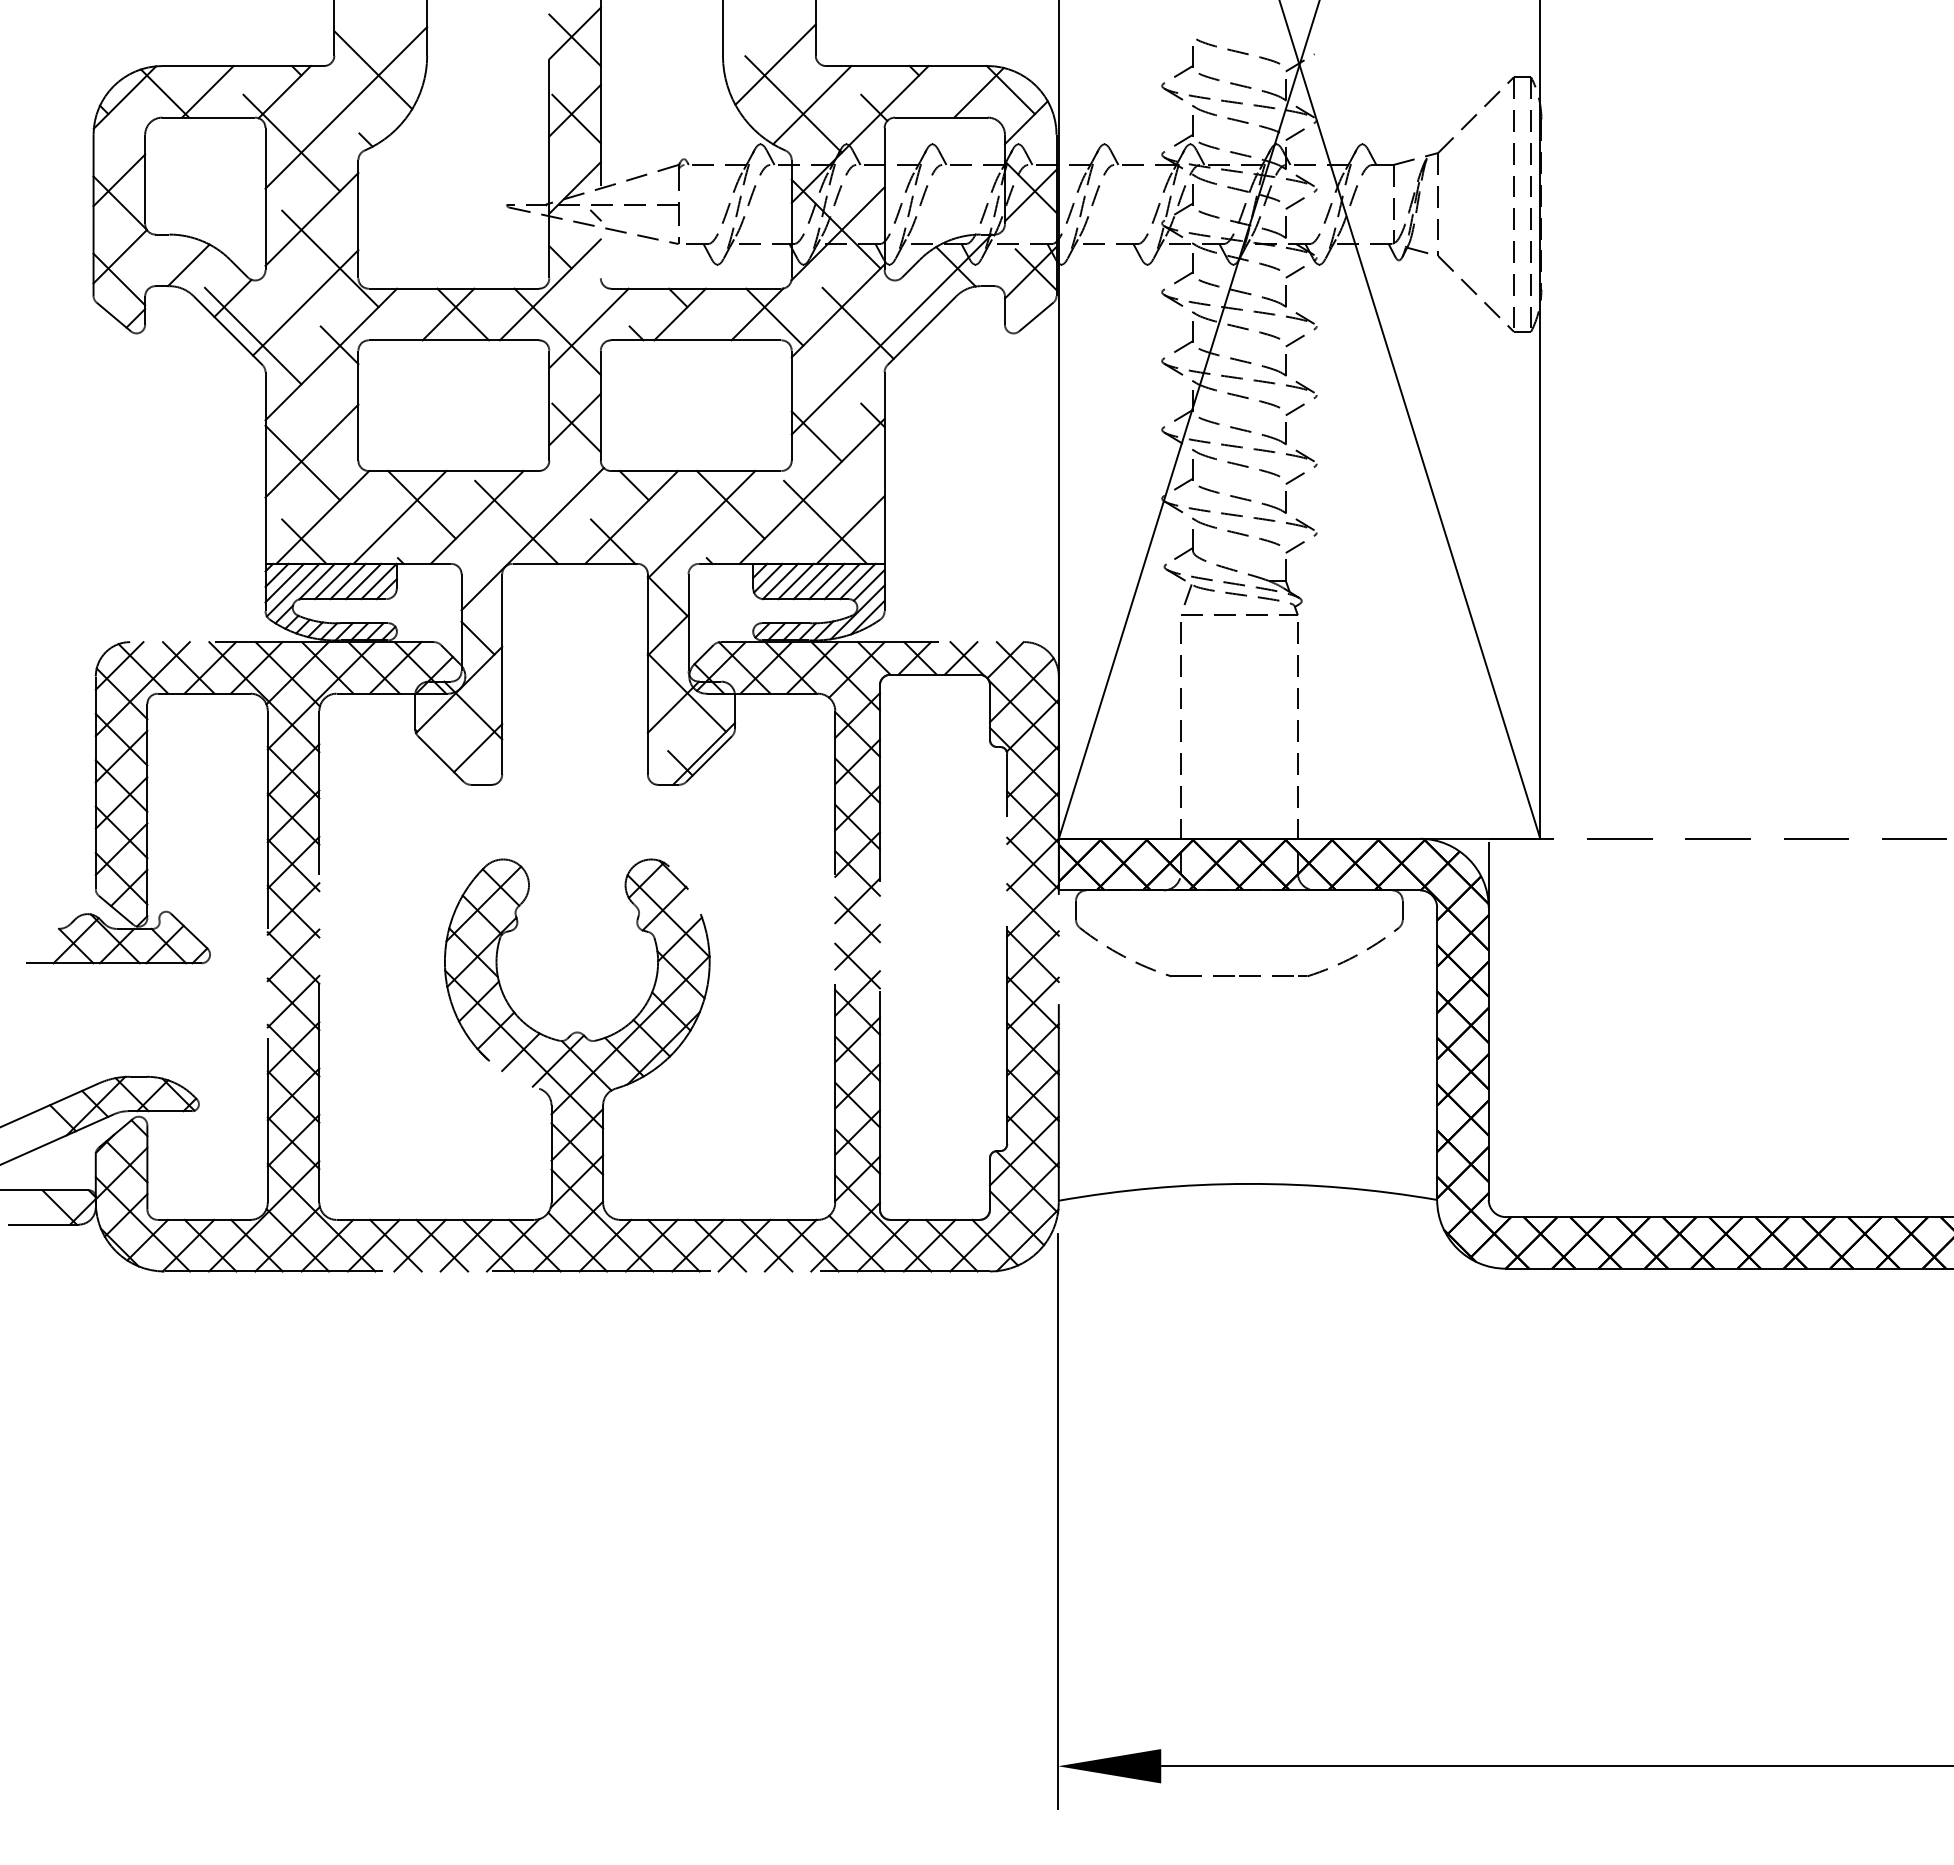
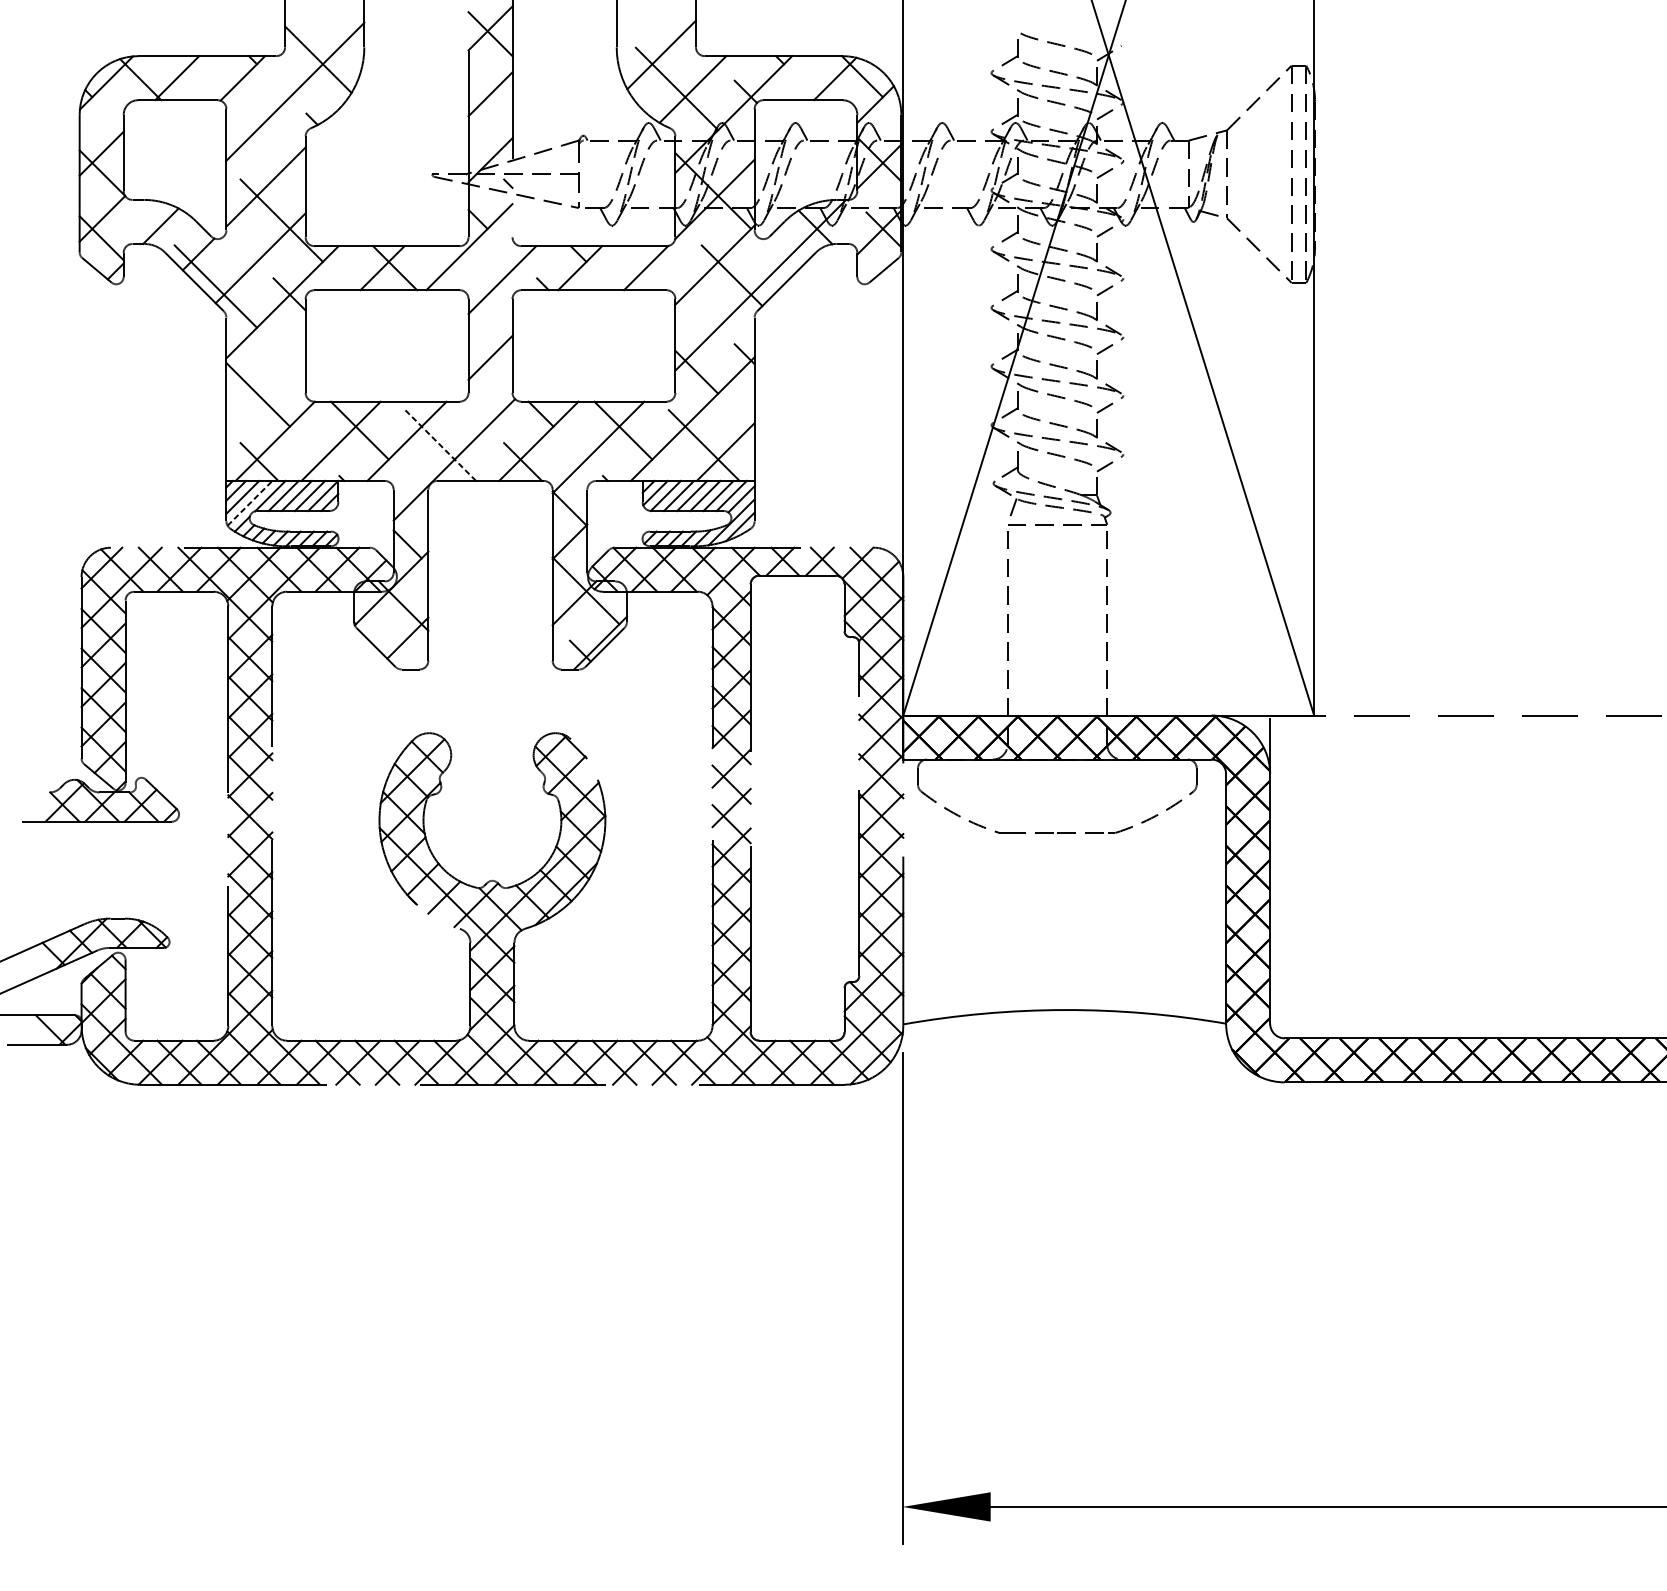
line: (576, 118) -> (491, 100), removed
line: (291, 142) -> (248, 121), removed
line: (774, 316) -> (660, 269), removed
line: (557, 331) -> (475, 282), removed
line: (576, 427) -> (491, 364), removed
line: (311, 450) -> (265, 384), removed
line: (516, 522) -> (440, 445), solid -> dashed
line: (293, 589) -> (250, 502), solid -> dashed

